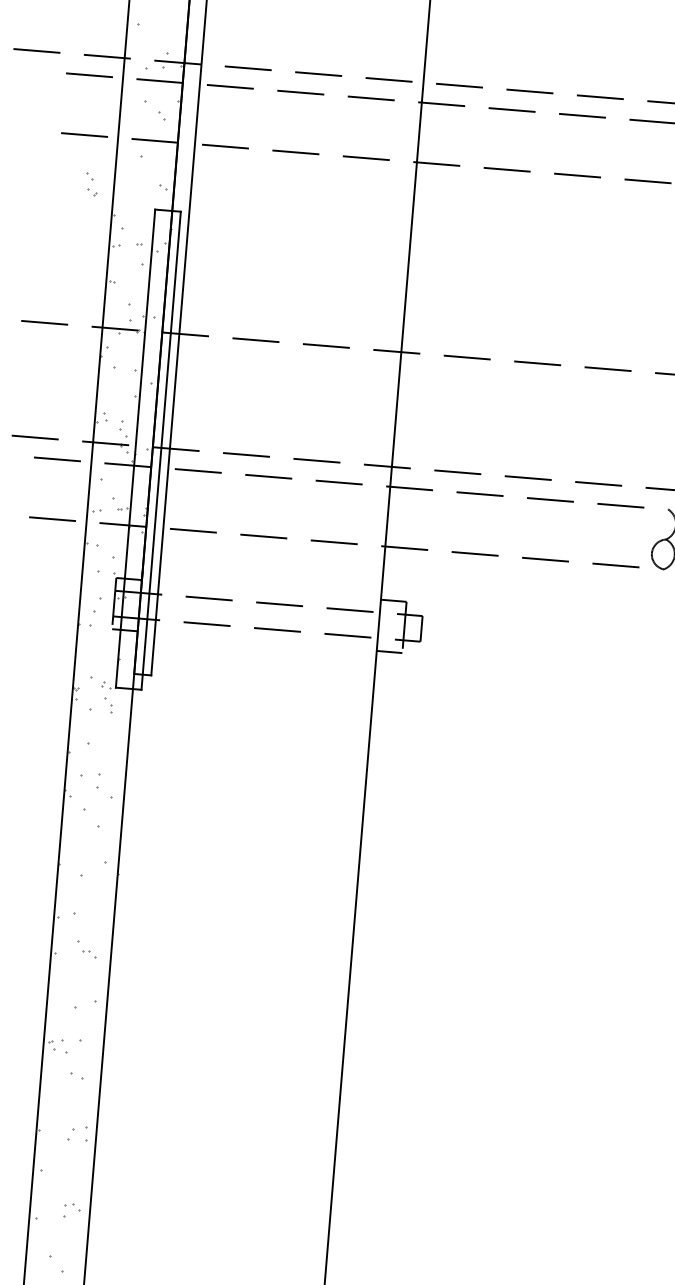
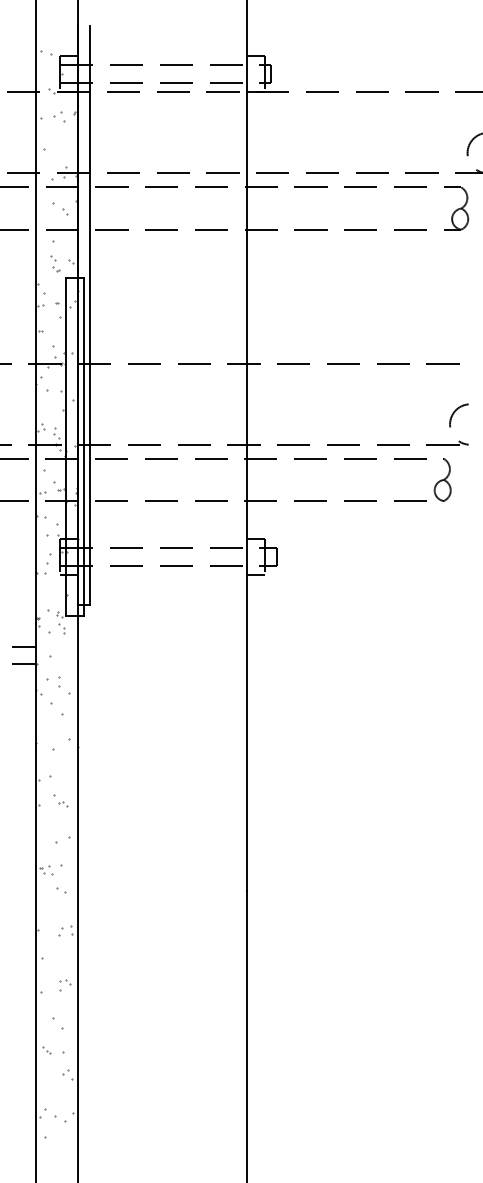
part: (92, 183) -> (55, 263), moved
line: (53, 727) -> (24, 647), added
line: (51, 750) -> (24, 663), added

